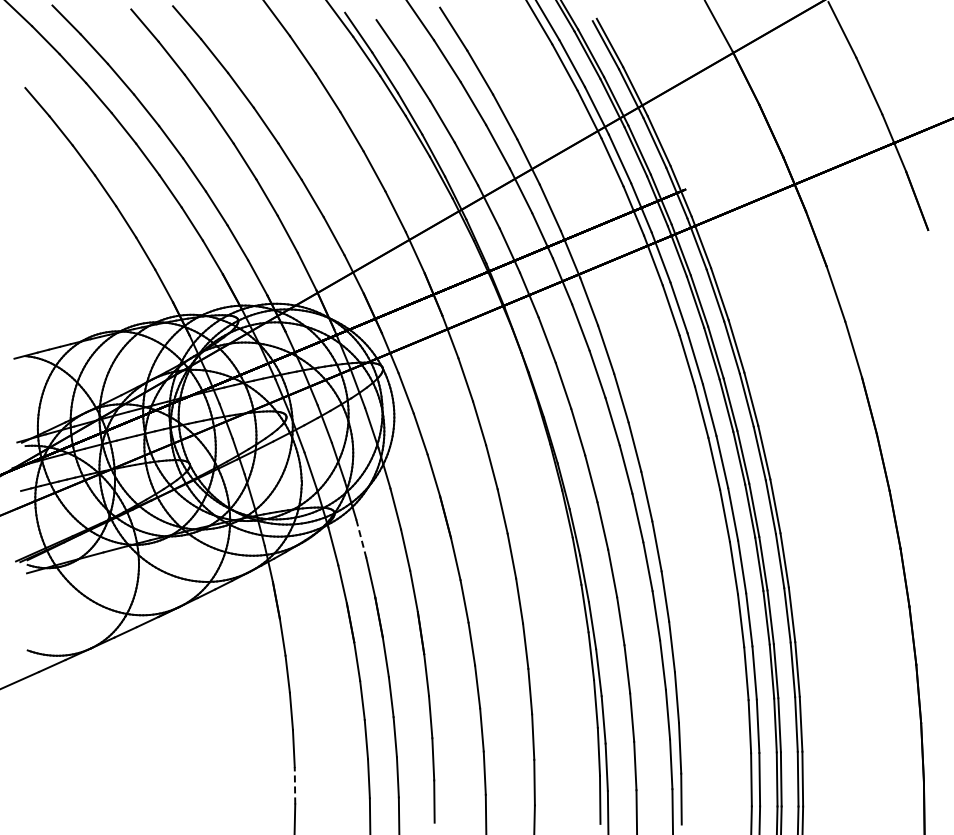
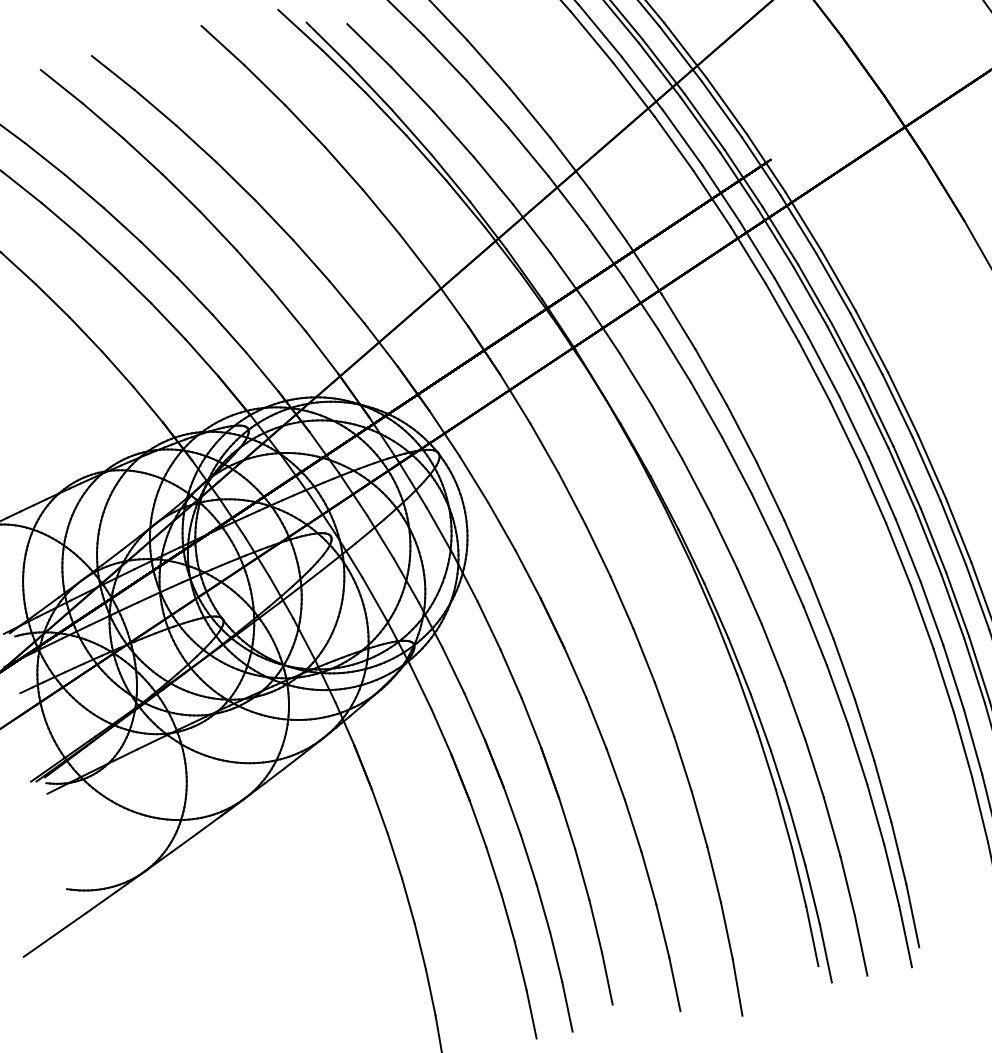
line: (361, 539) -> (453, 671), dashed -> solid
line: (295, 785) -> (431, 991), dashed -> solid

